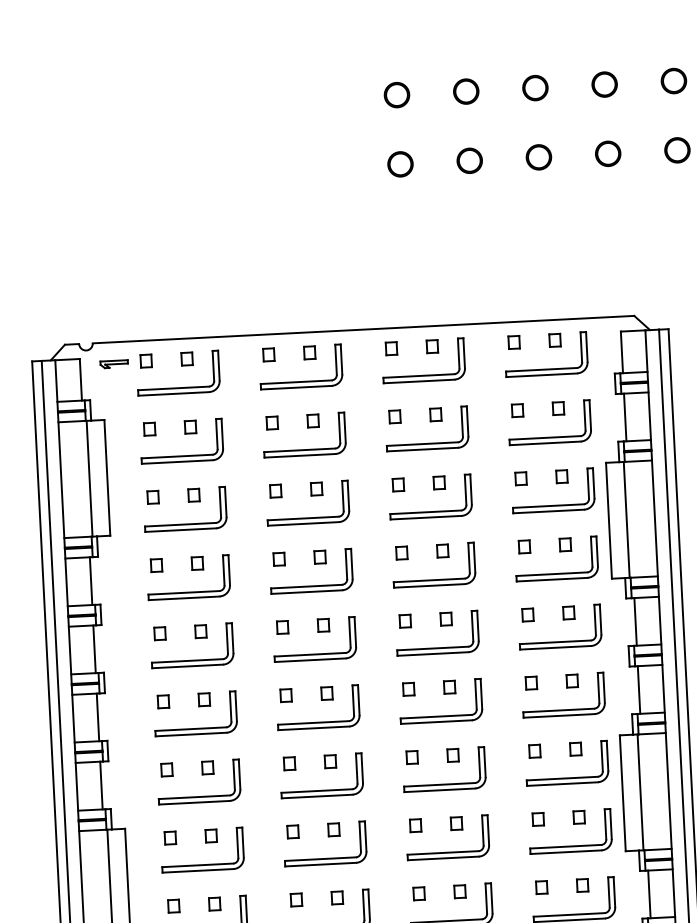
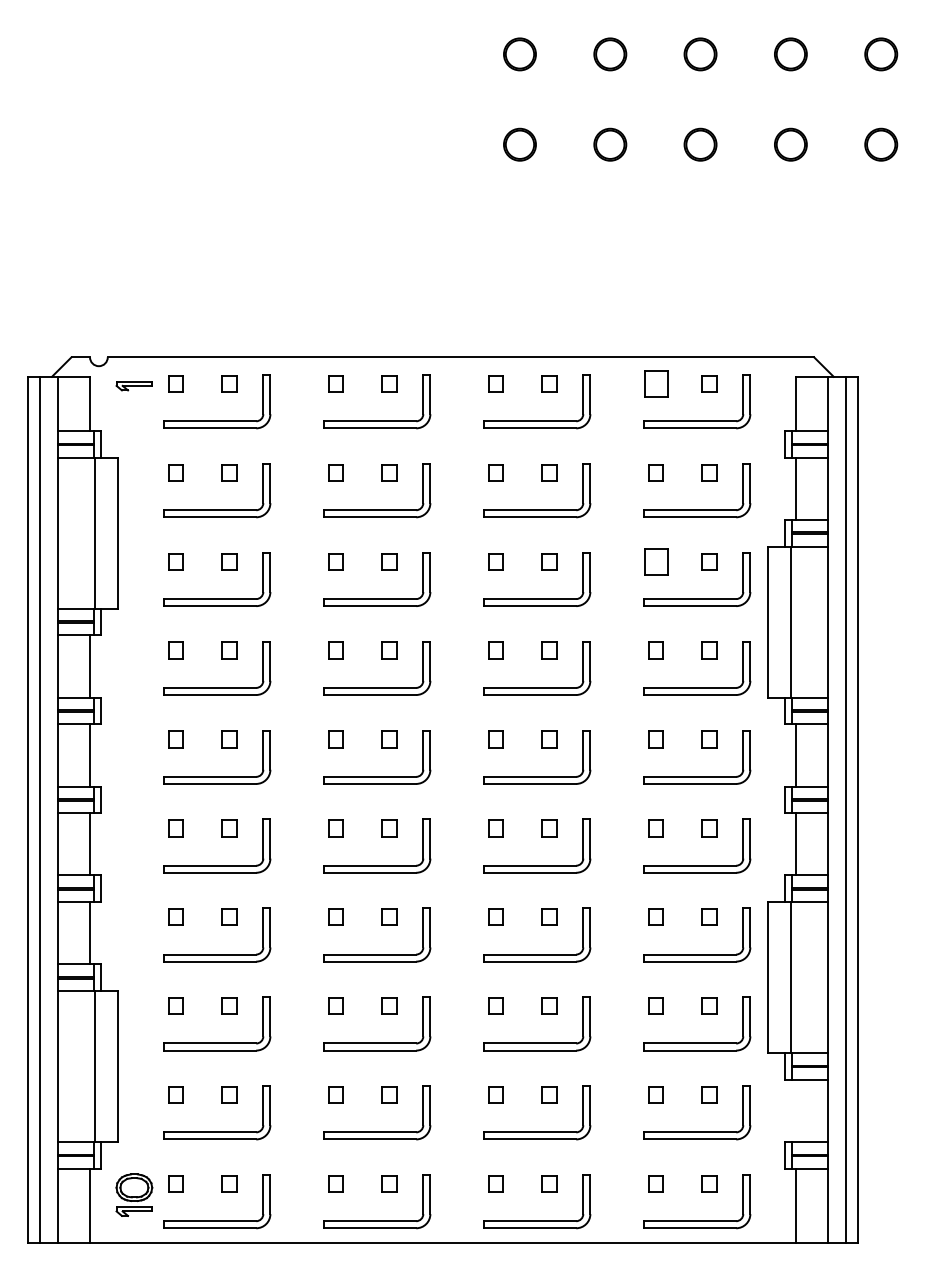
part: (513, 342) -> (655, 383), size x1.6
part: (520, 478) -> (655, 561), size x1.6
line: (649, 894) -> (795, 1110), removed

